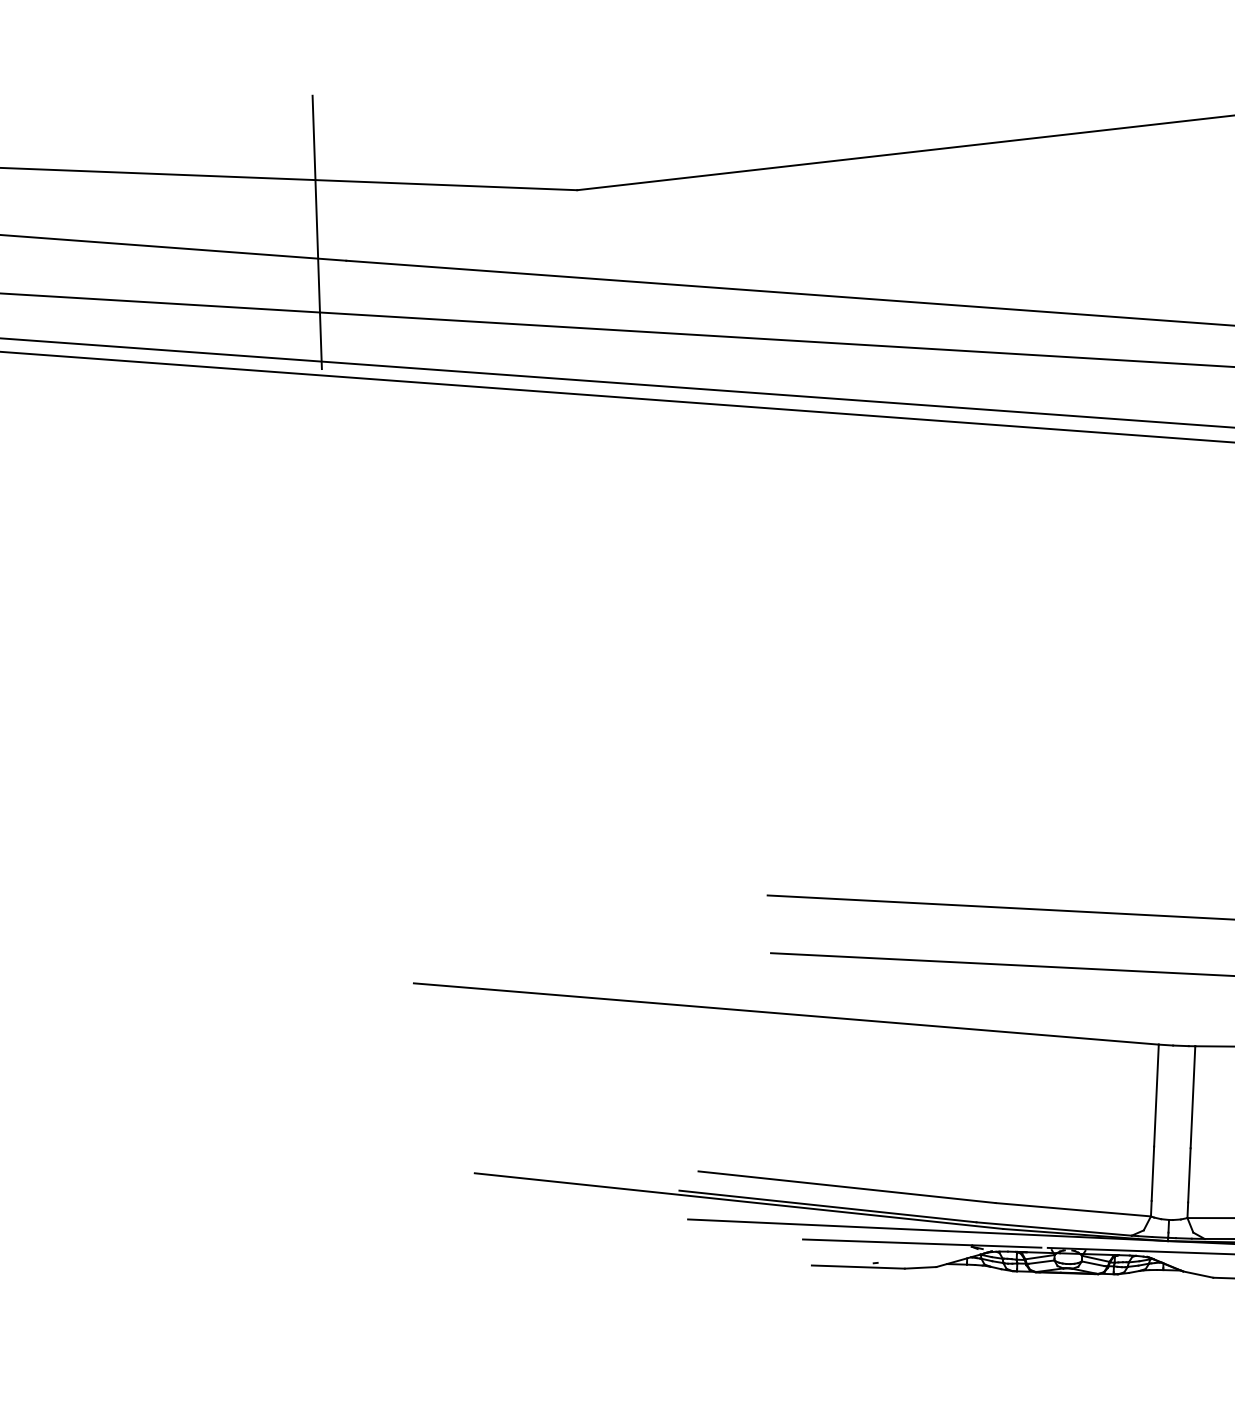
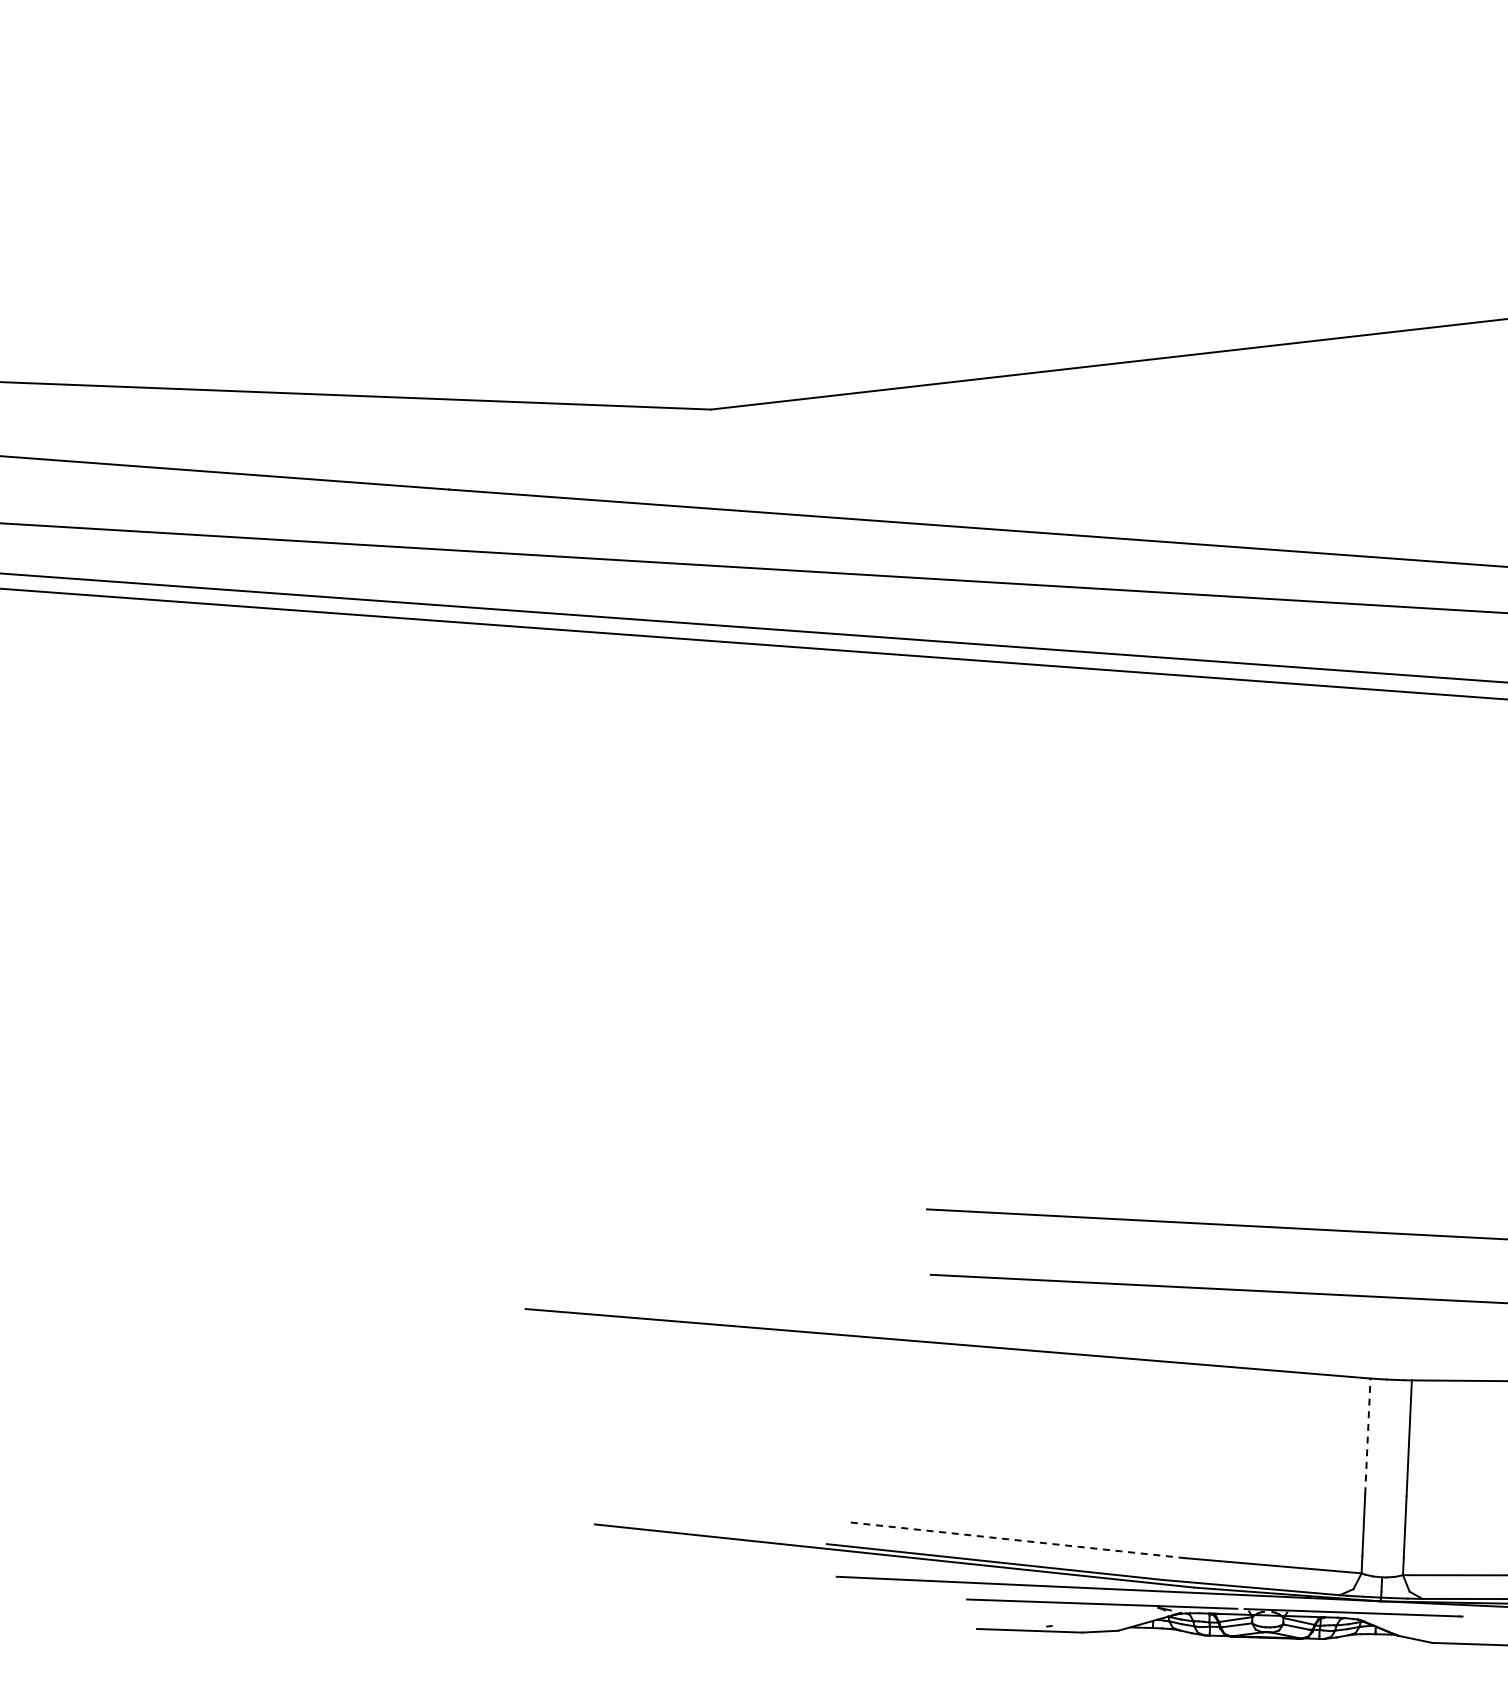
line: (316, 232) -> (415, 457), removed
line: (1156, 1095) -> (1367, 1436), solid -> dashed
line: (846, 1187) -> (1016, 1540), solid -> dashed

